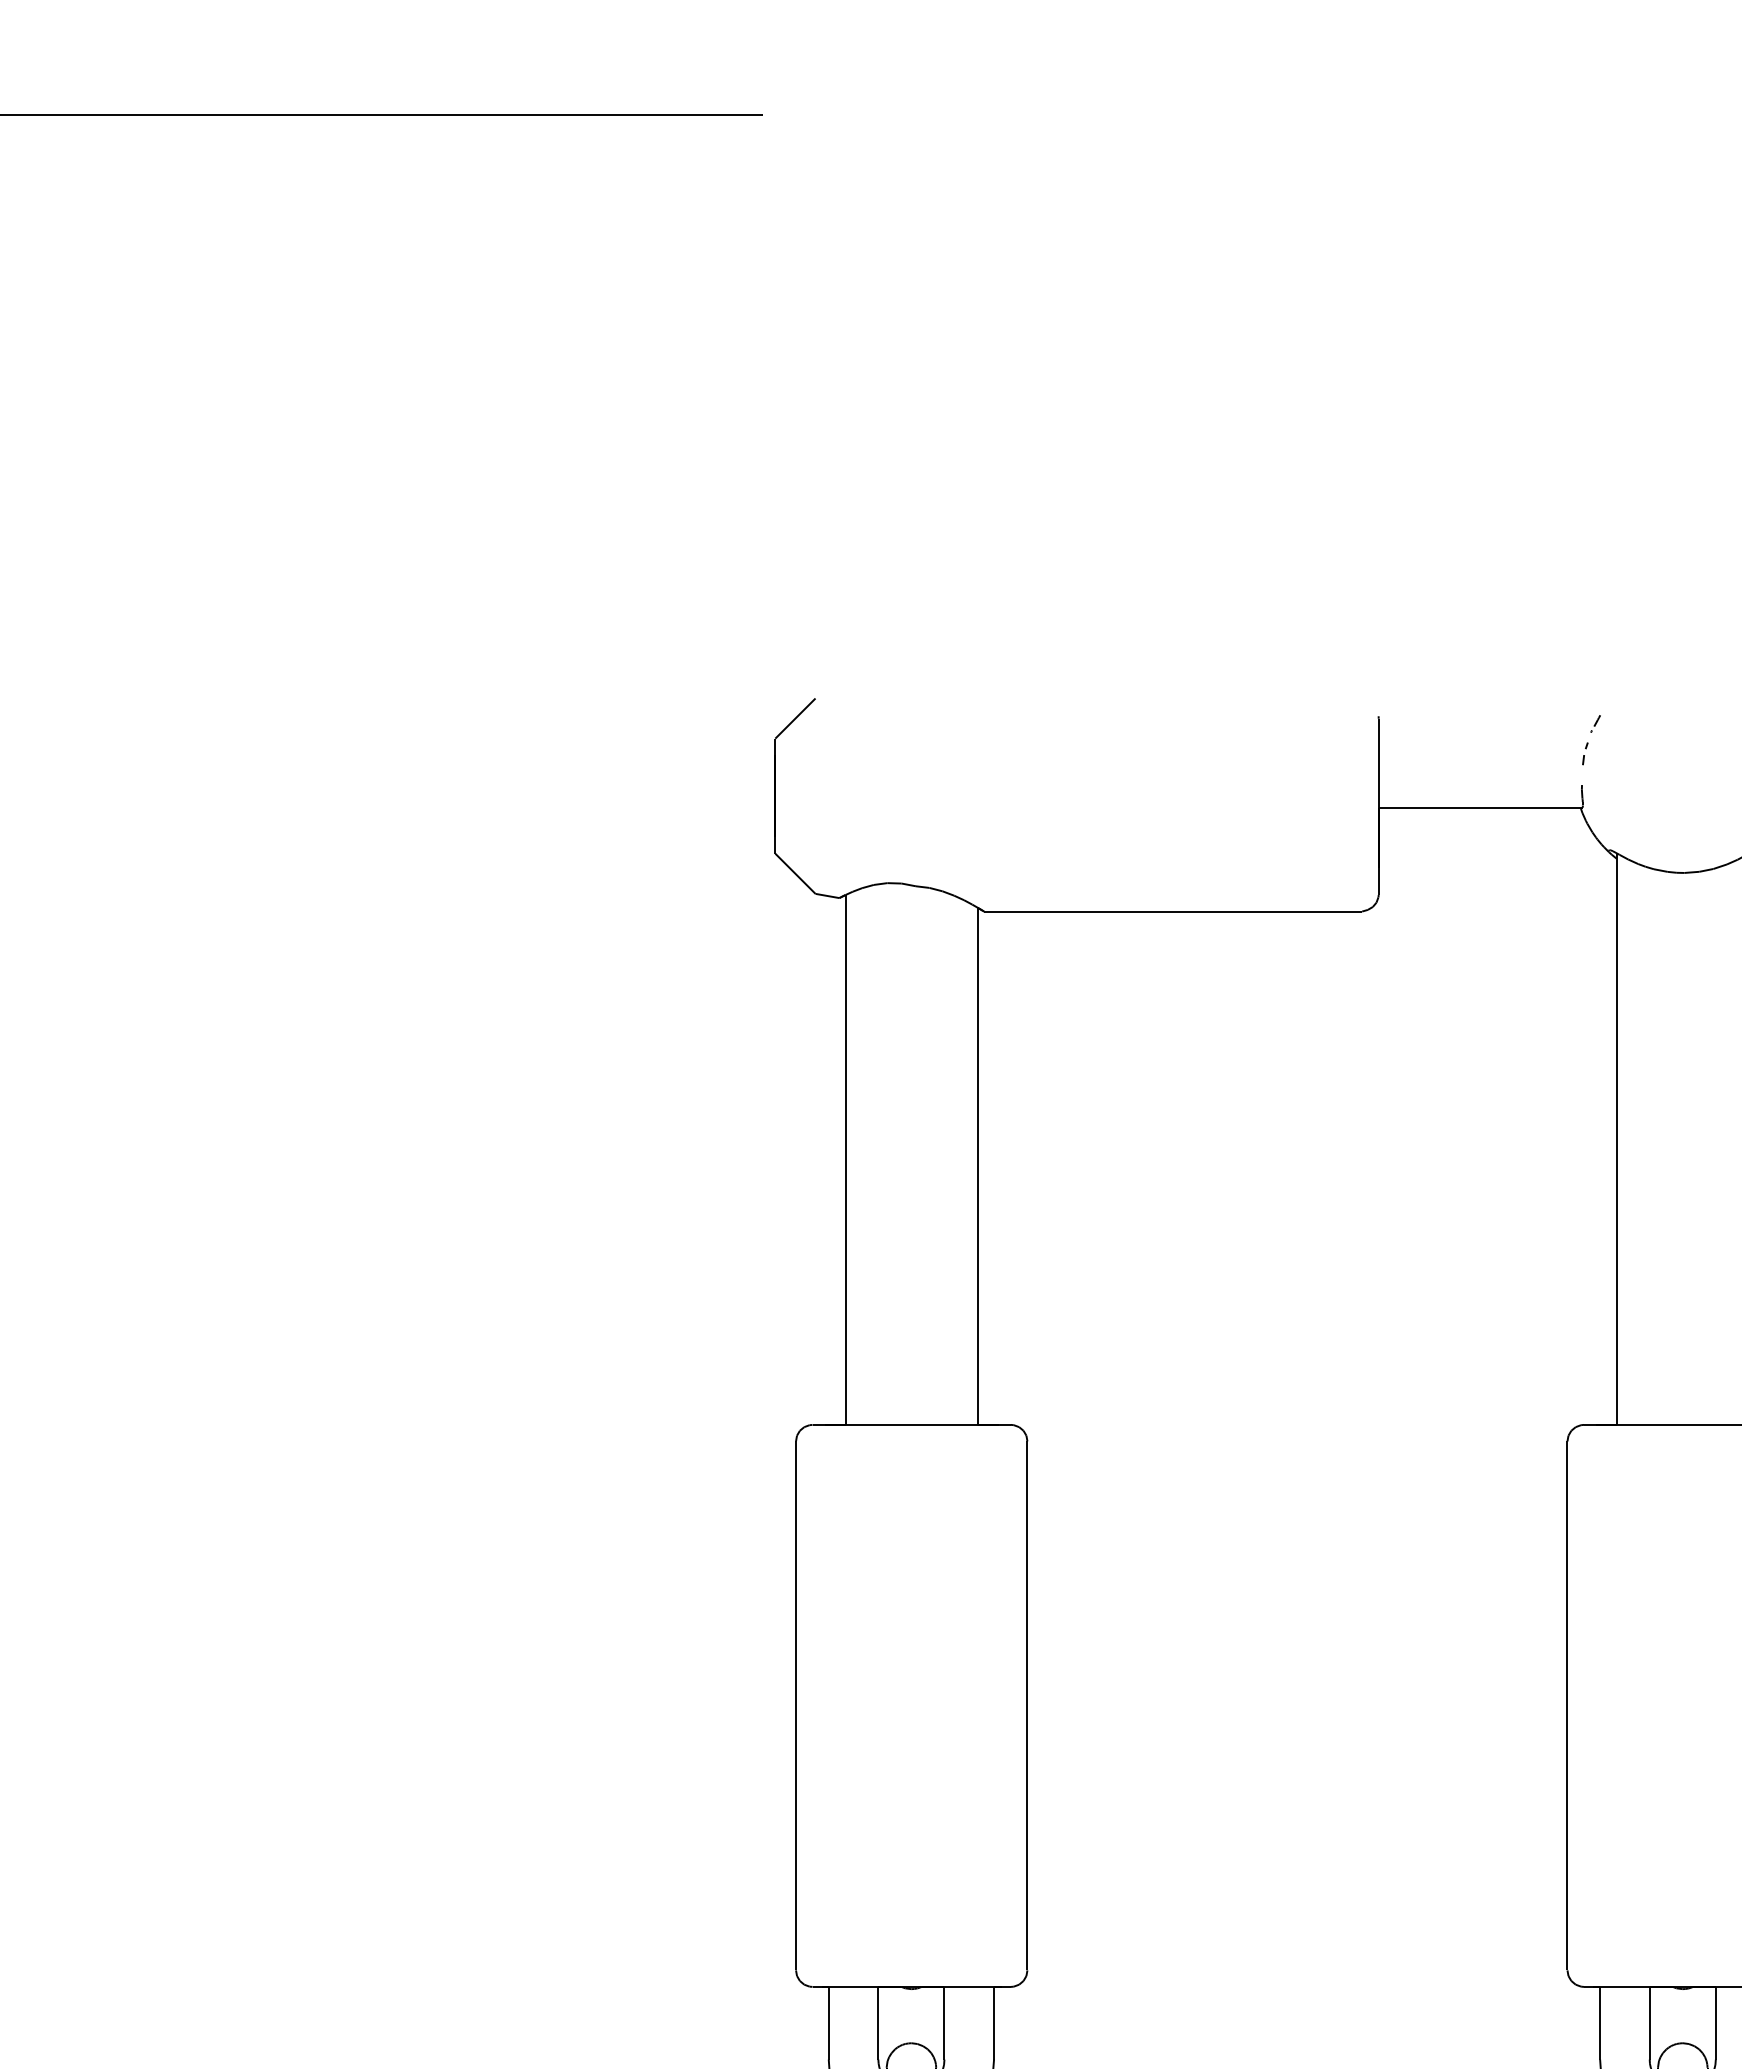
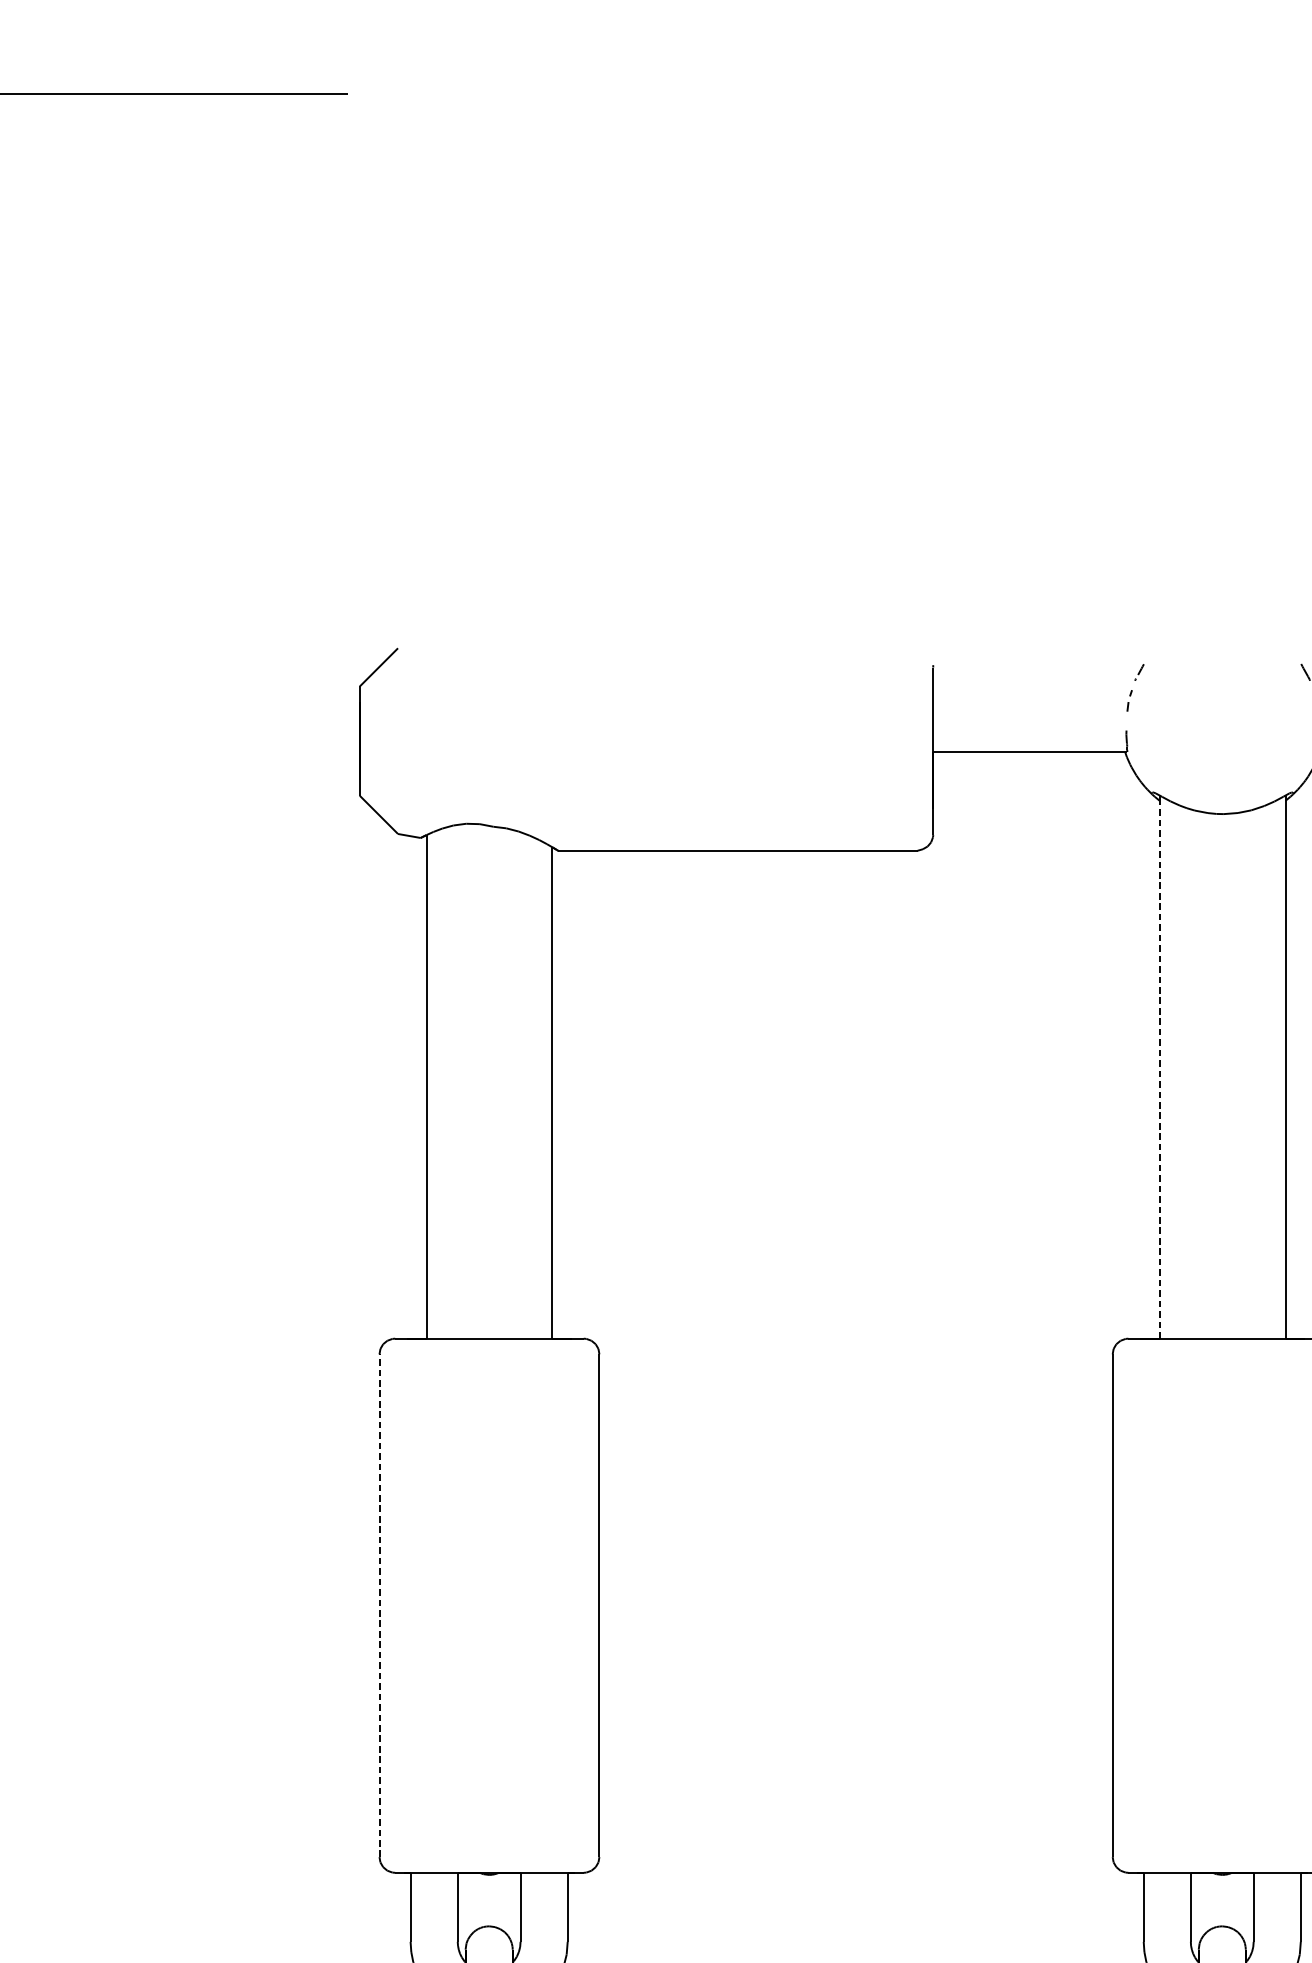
line: (1617, 1141) -> (1160, 1069), solid -> dashed
line: (796, 1705) -> (379, 1605), solid -> dashed

